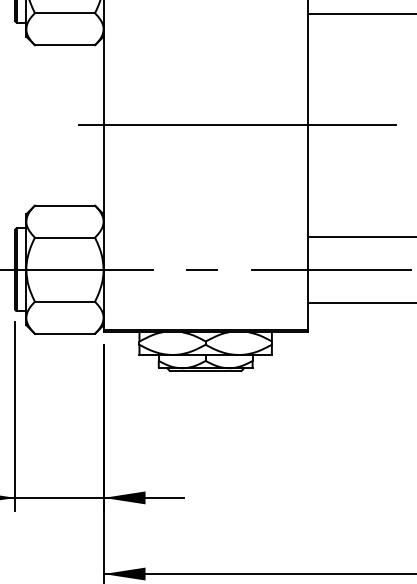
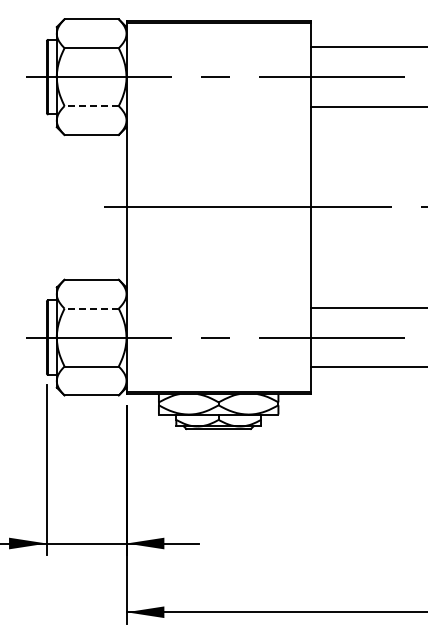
line: (64, 13) -> (91, 106), solid -> dashed
line: (64, 237) -> (91, 308), solid -> dashed

